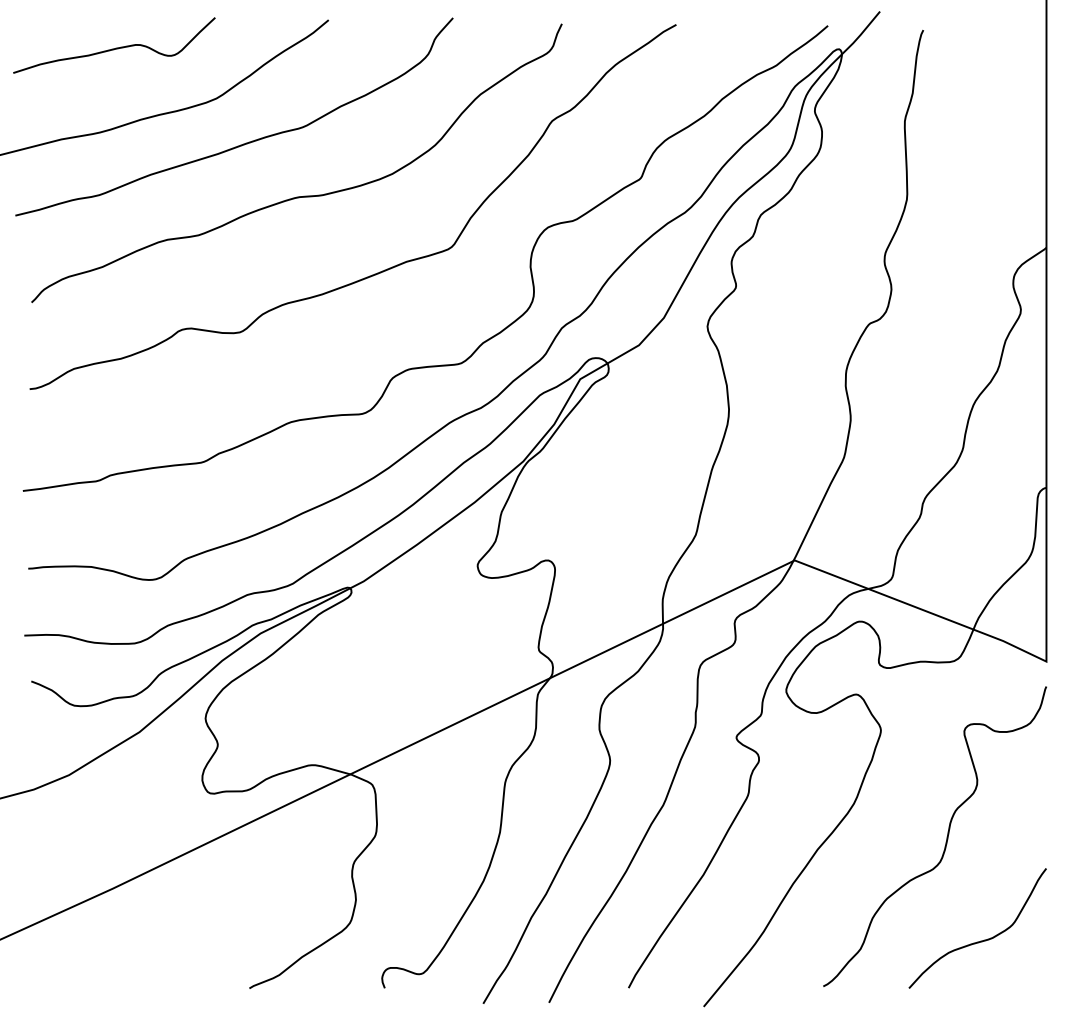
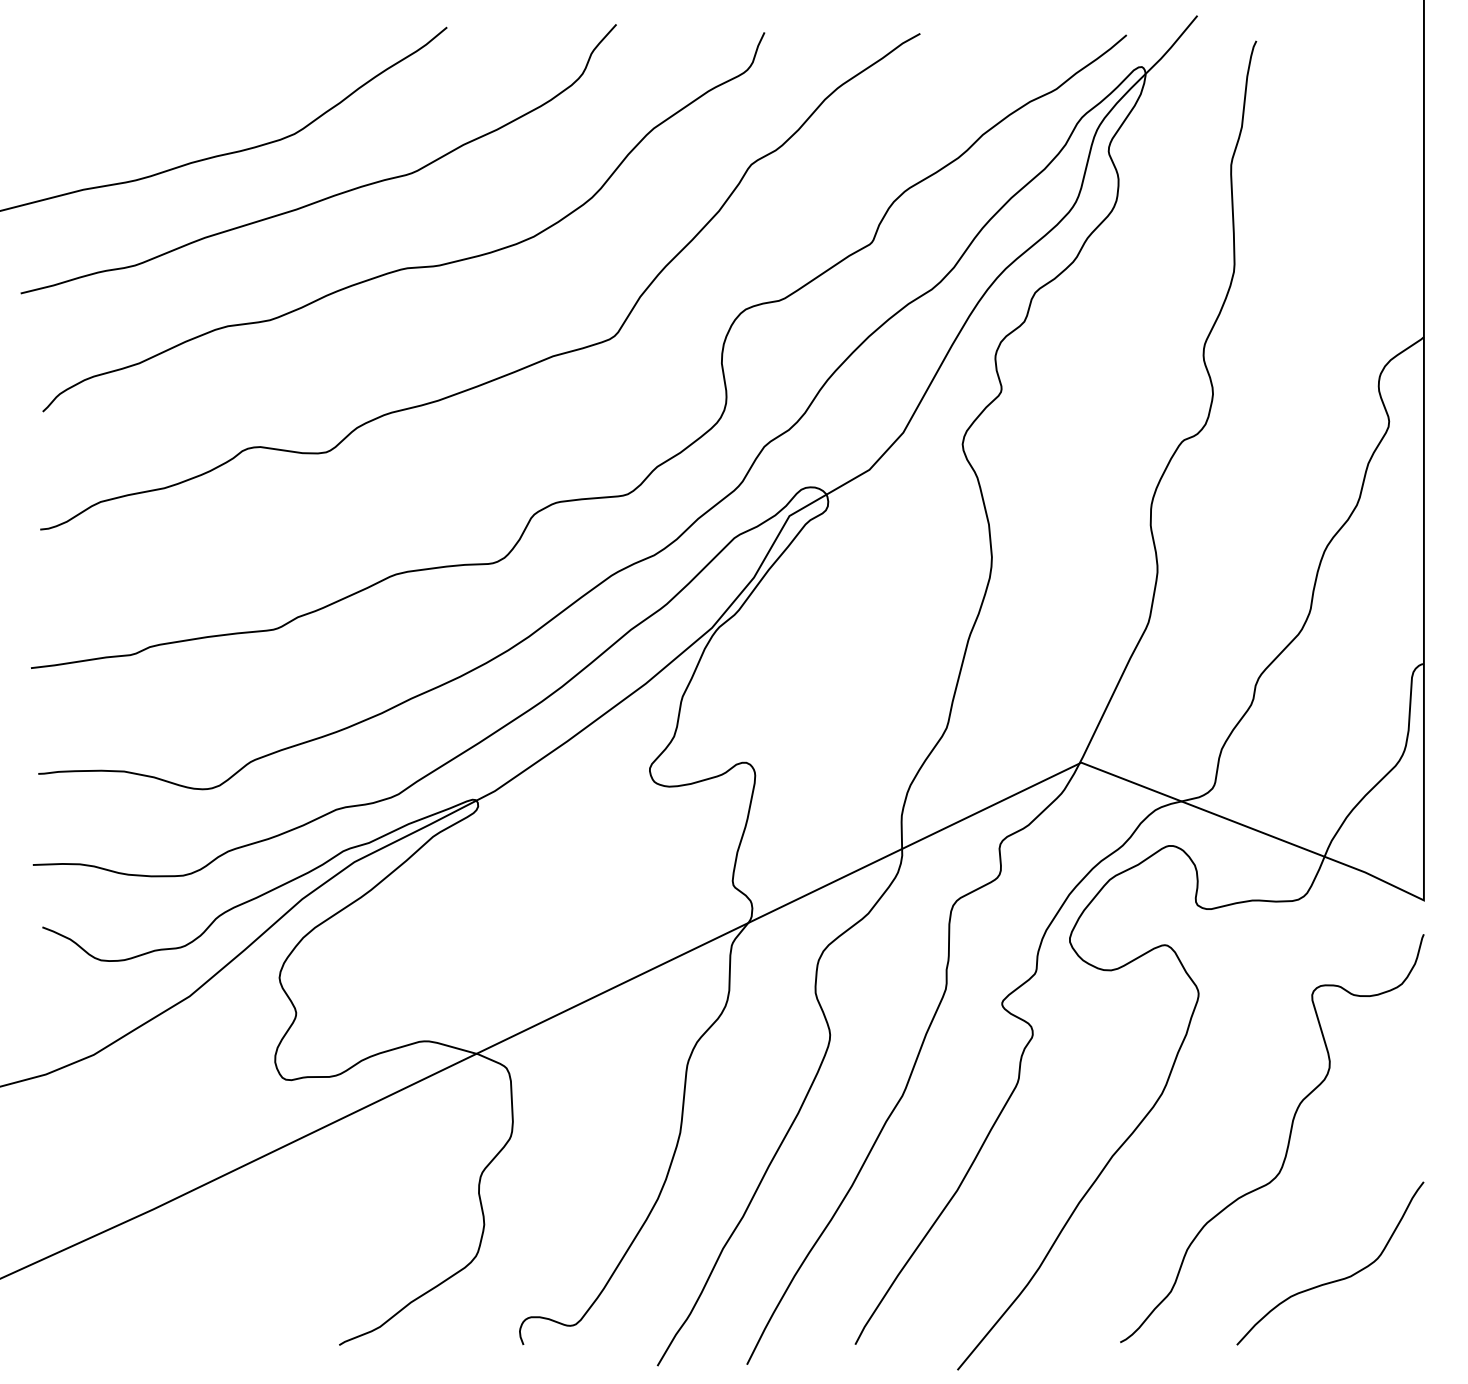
curve: (116, 47) -> (158, 64), removed

